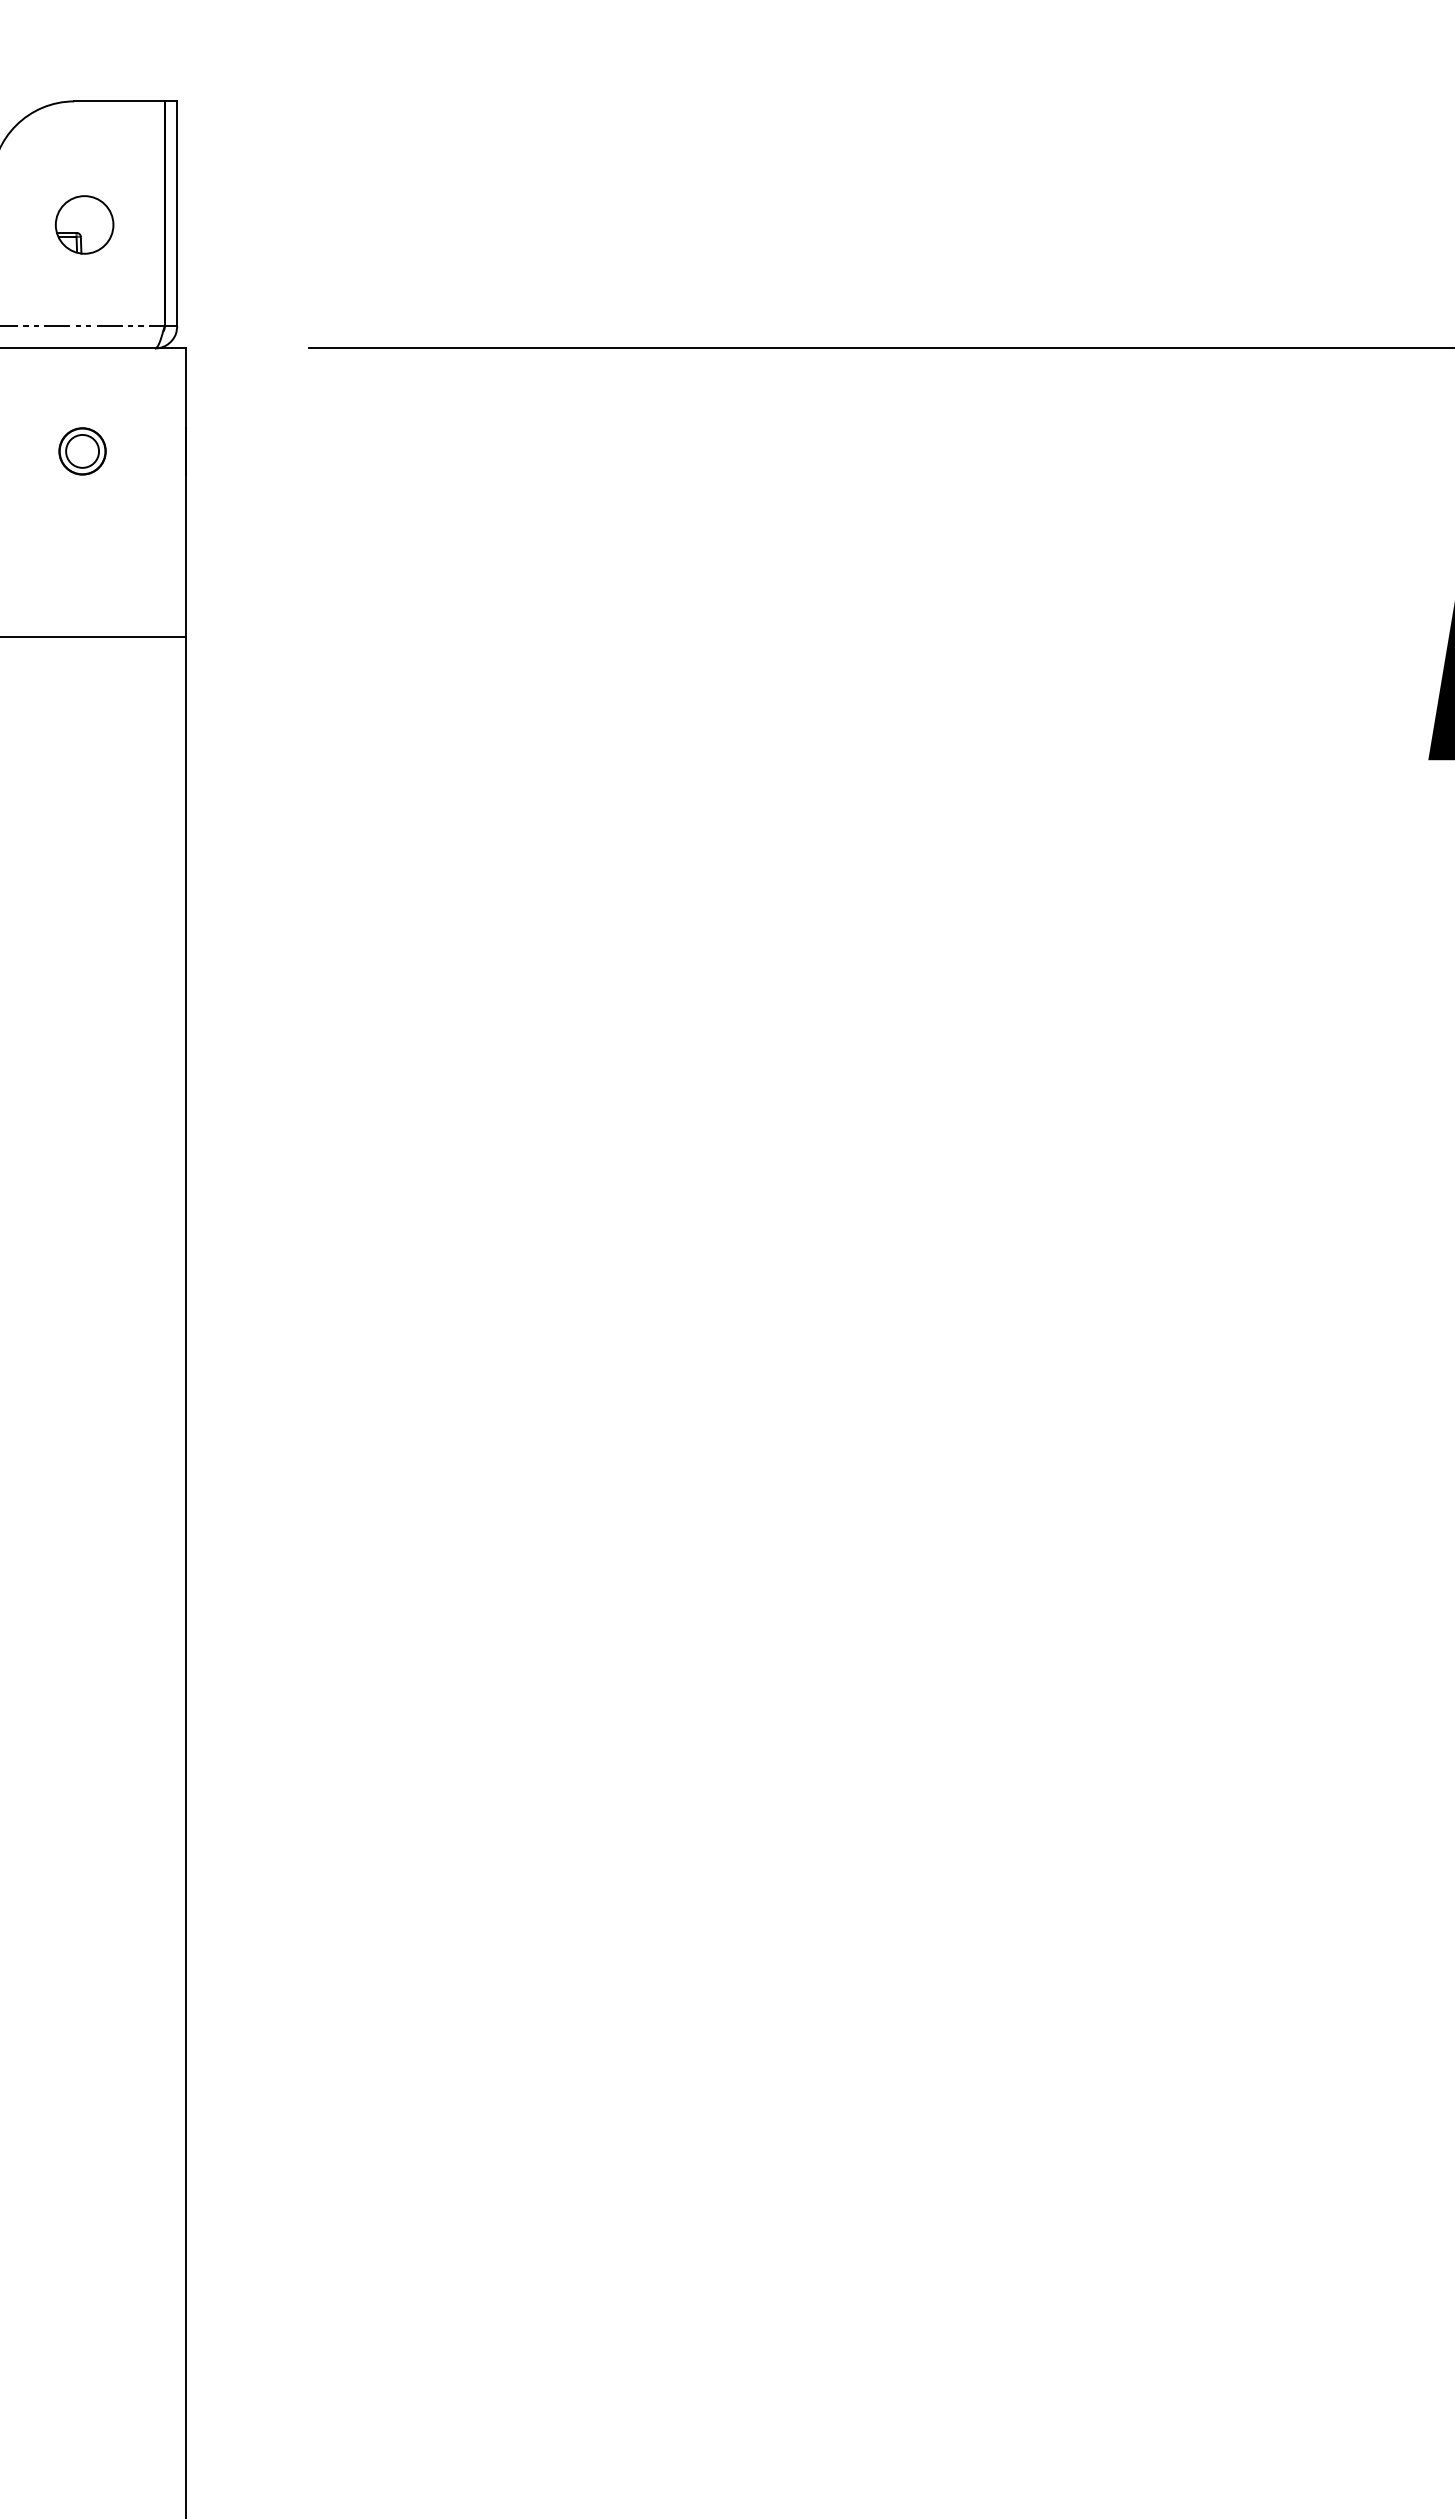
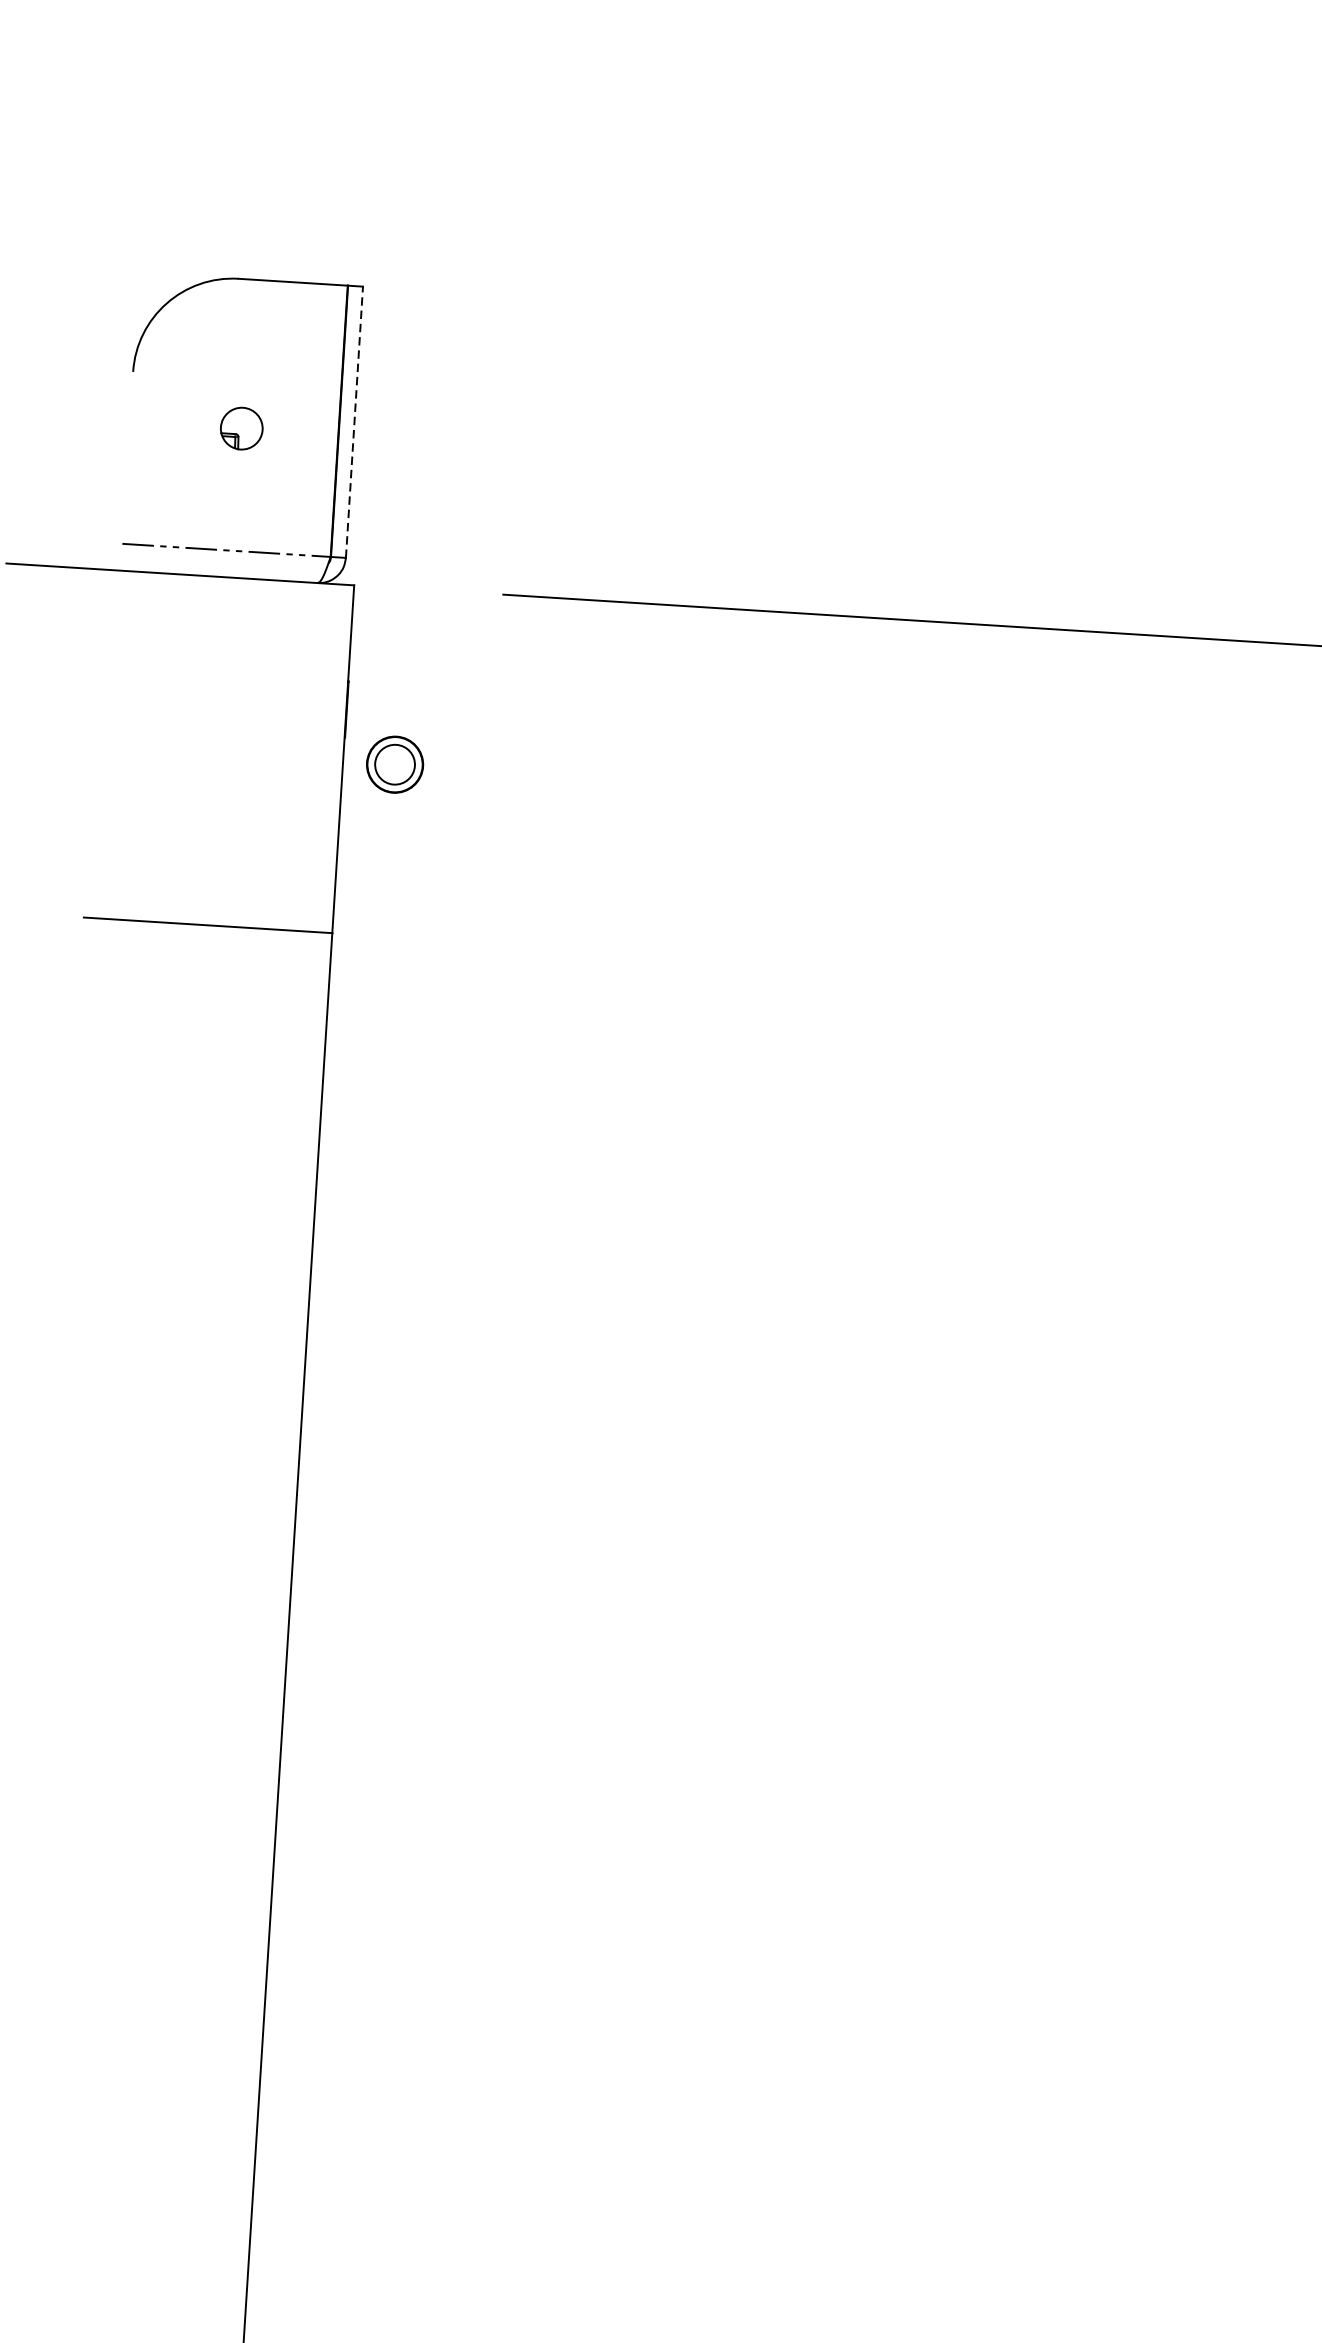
line: (177, 213) -> (354, 421), solid -> dashed
part: (84, 224) -> (241, 428), size x0.6
part: (82, 451) -> (394, 764), moved

